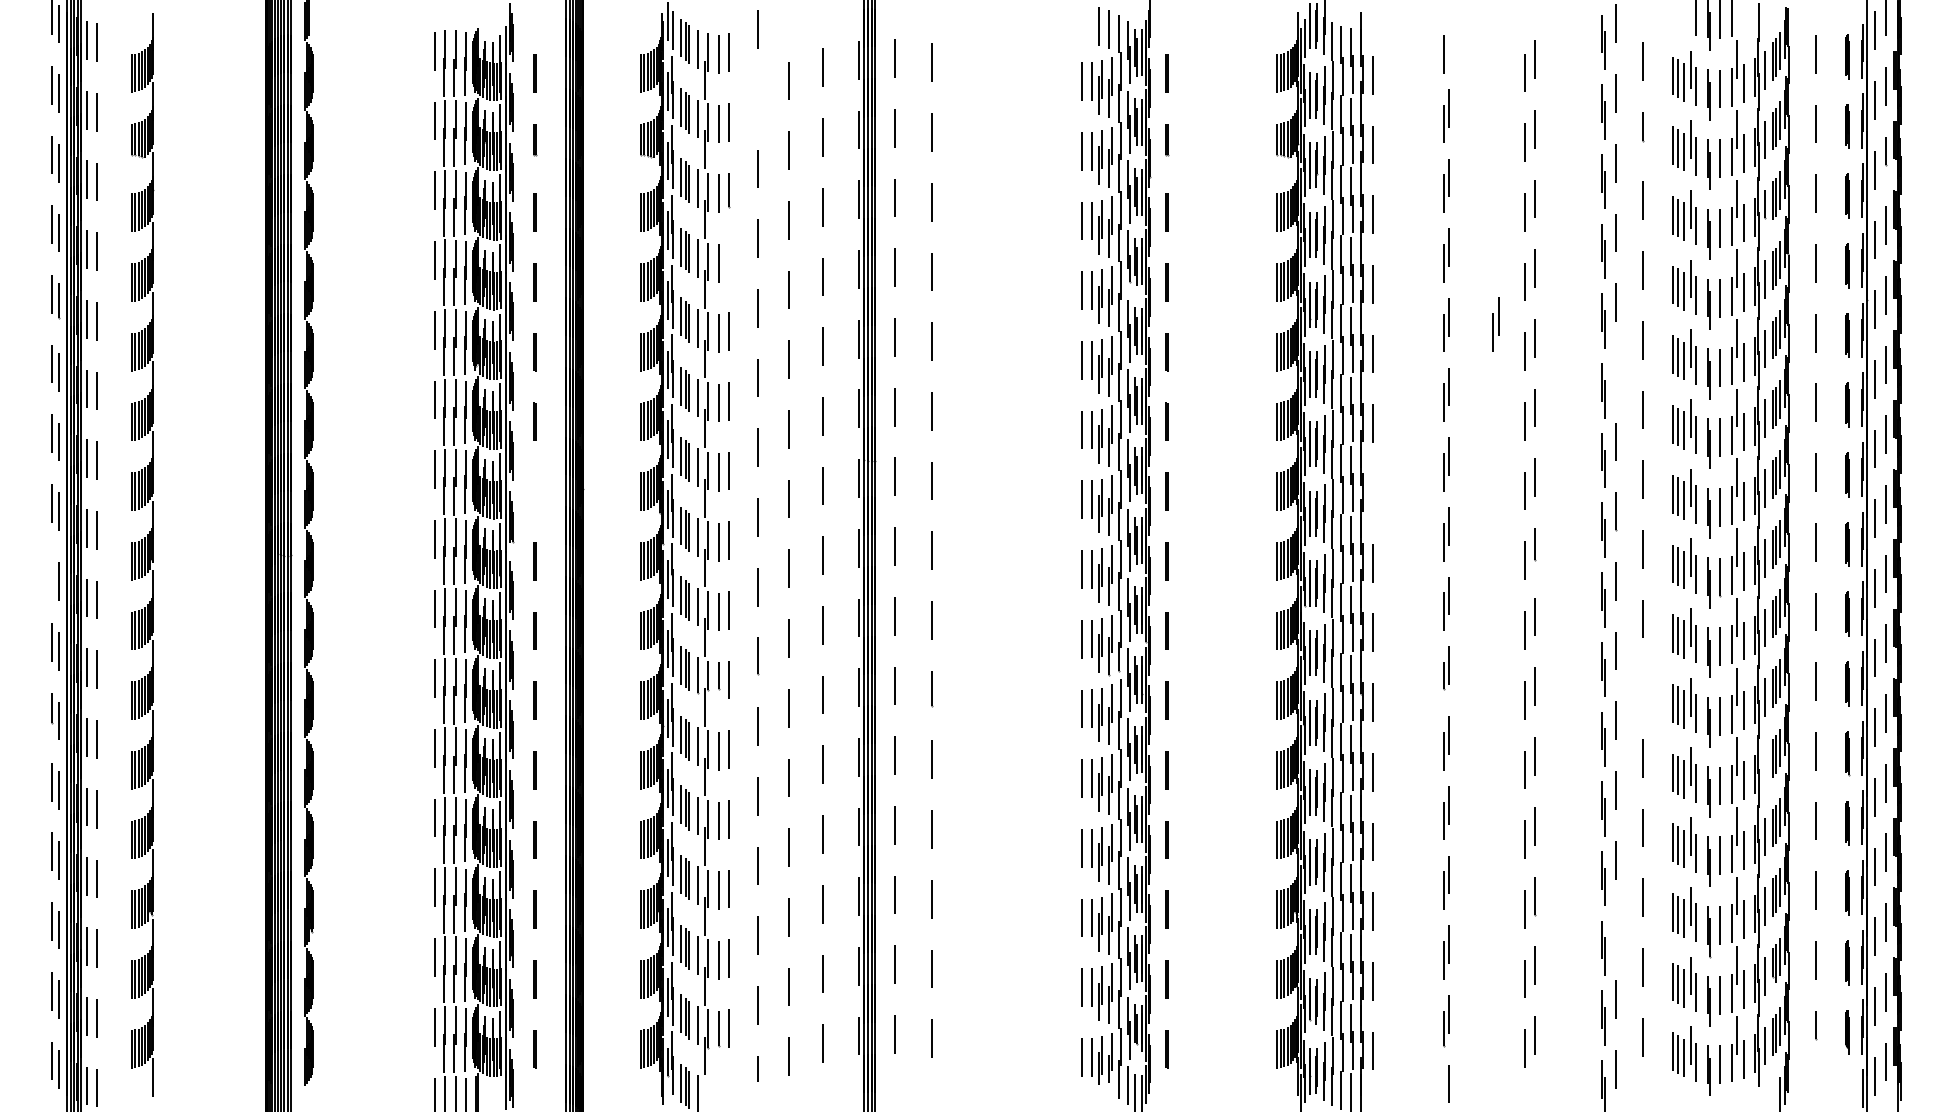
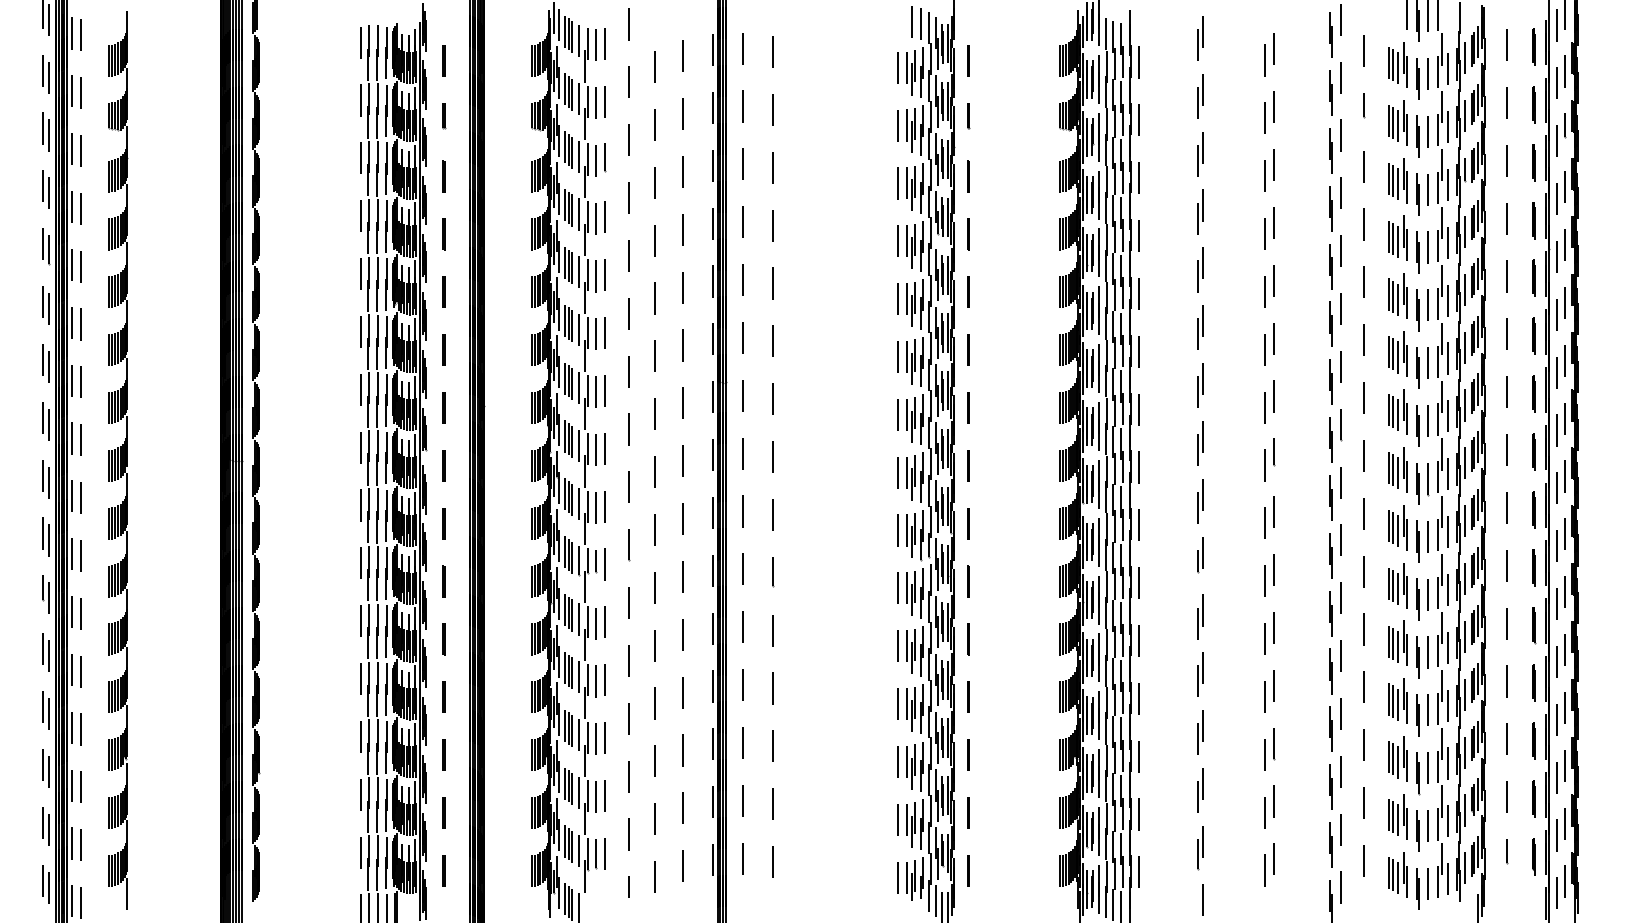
line: (1448, 37) -> (1202, 31), added
line: (757, 99) -> (628, 82), added
line: (728, 260) -> (604, 216), added
part: (1495, 324) -> (1241, 269), removed
line: (1616, 371) -> (1341, 308), added
line: (534, 490) -> (443, 407), added
line: (1372, 493) -> (1139, 409), added
line: (51, 572) -> (42, 475), added
line: (1642, 688) -> (1363, 571), added
line: (1764, 766) -> (1464, 636), added
line: (1616, 929) -> (1341, 771), added

